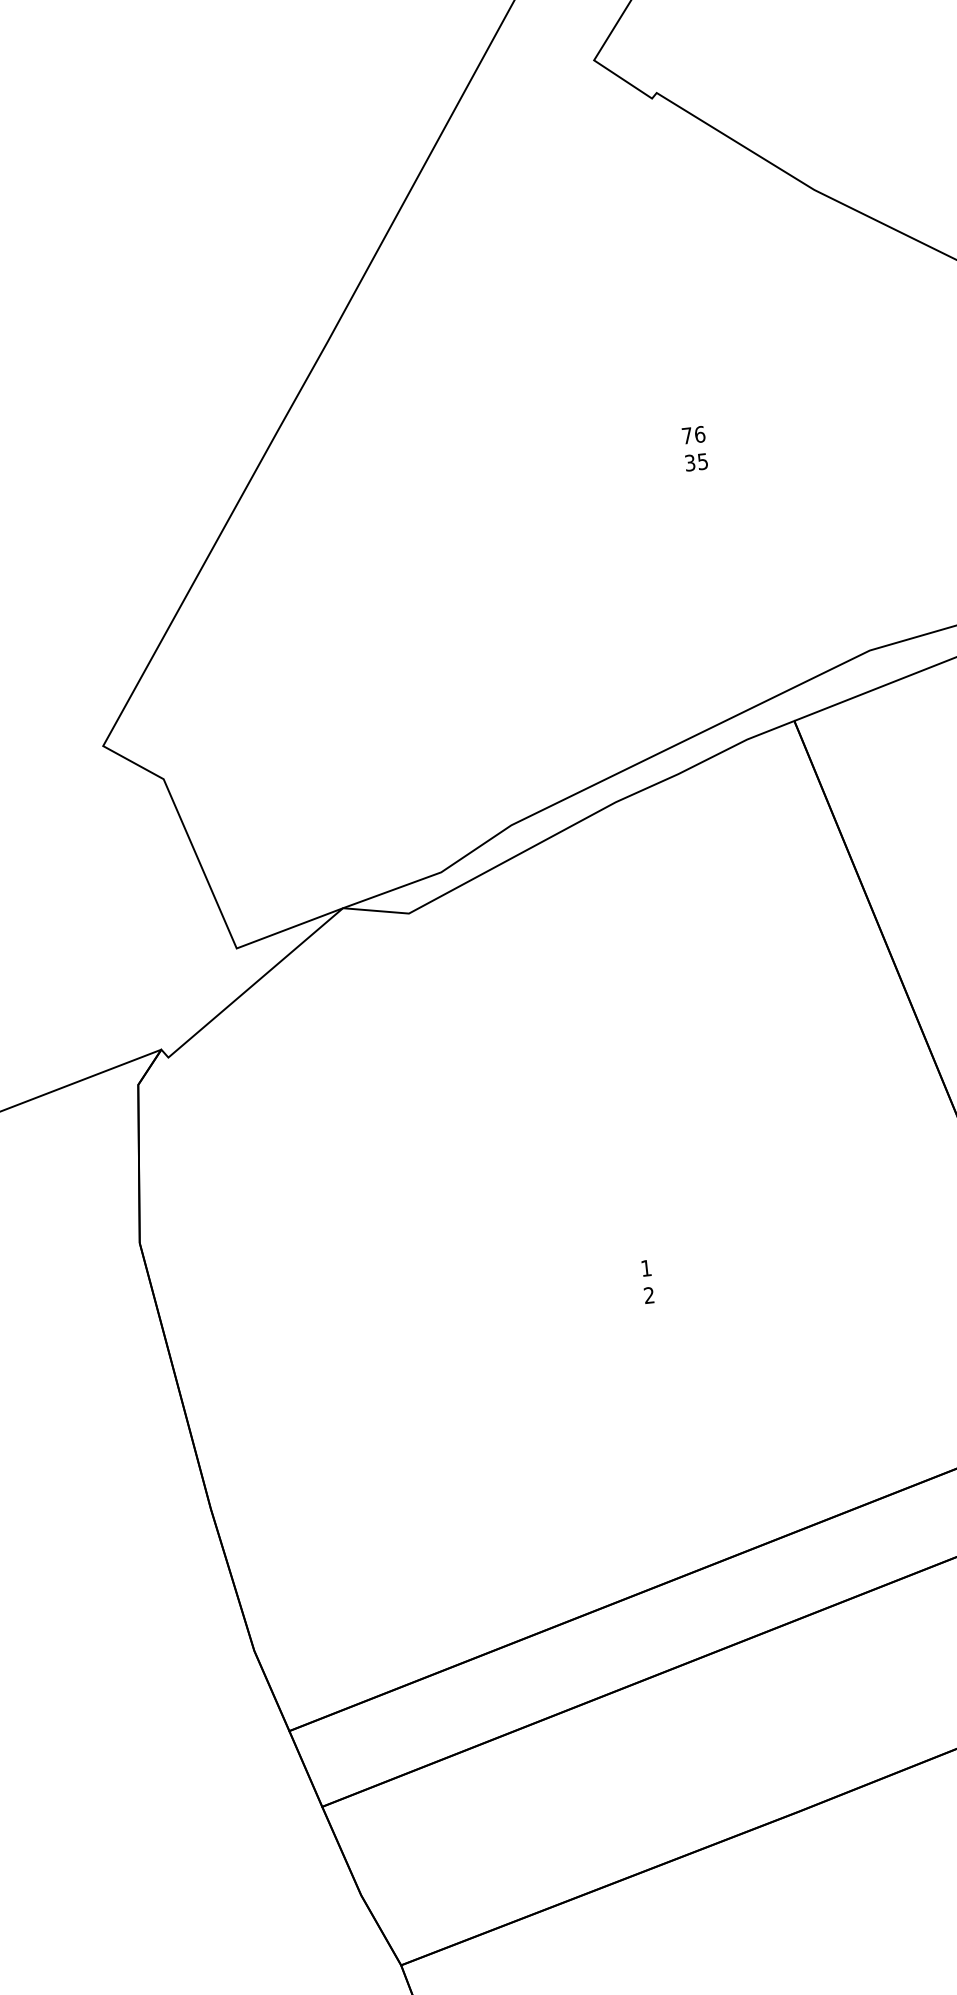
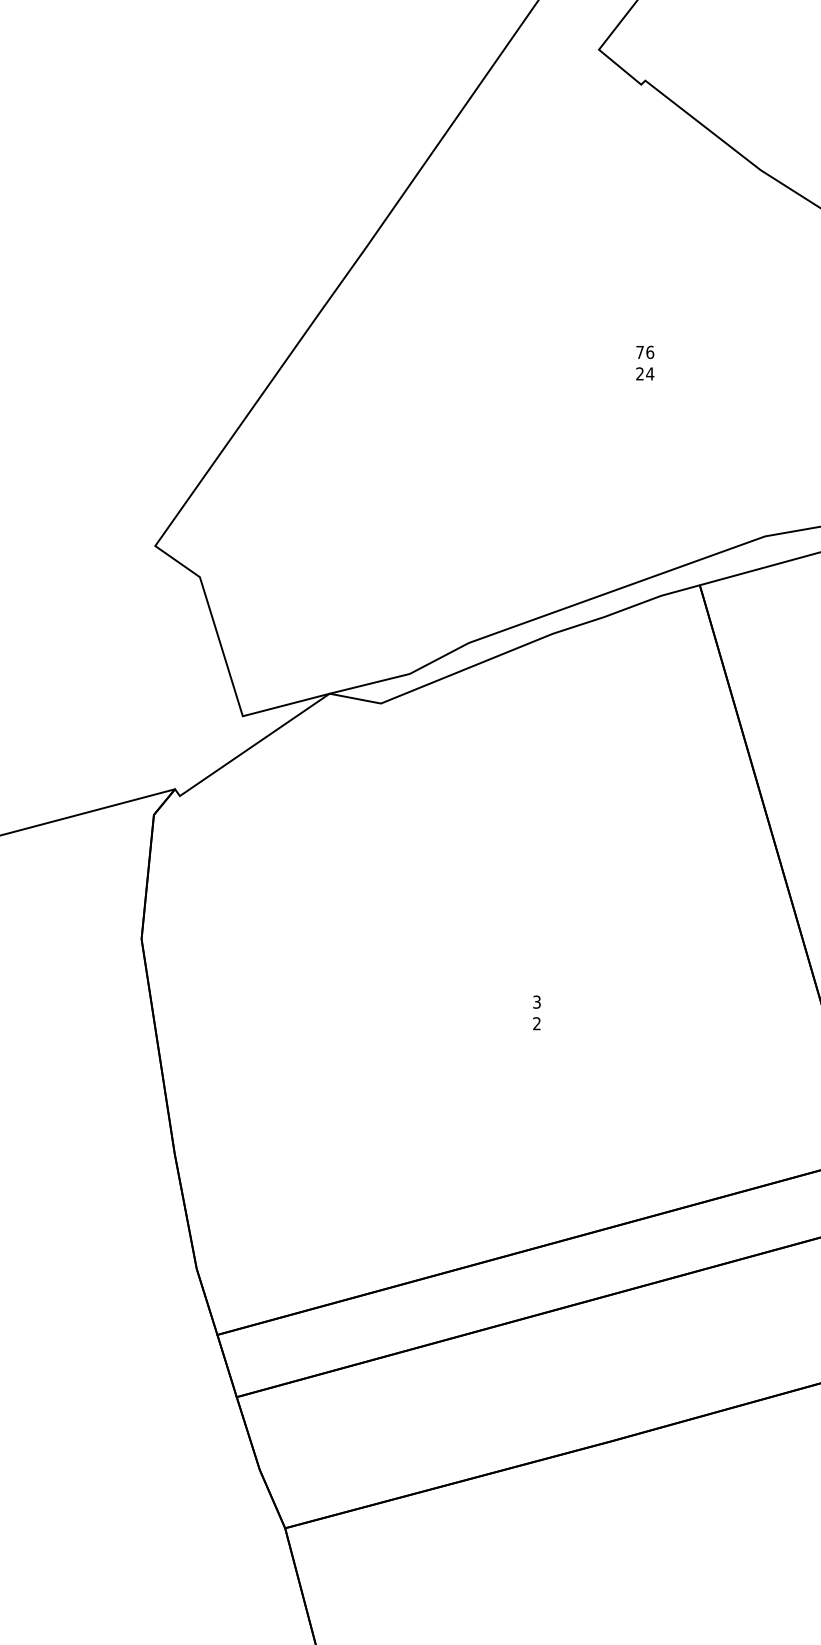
text: (696, 461) -> (645, 373), 35 -> 24
text: (645, 1267) -> (536, 1001), 1 -> 3

